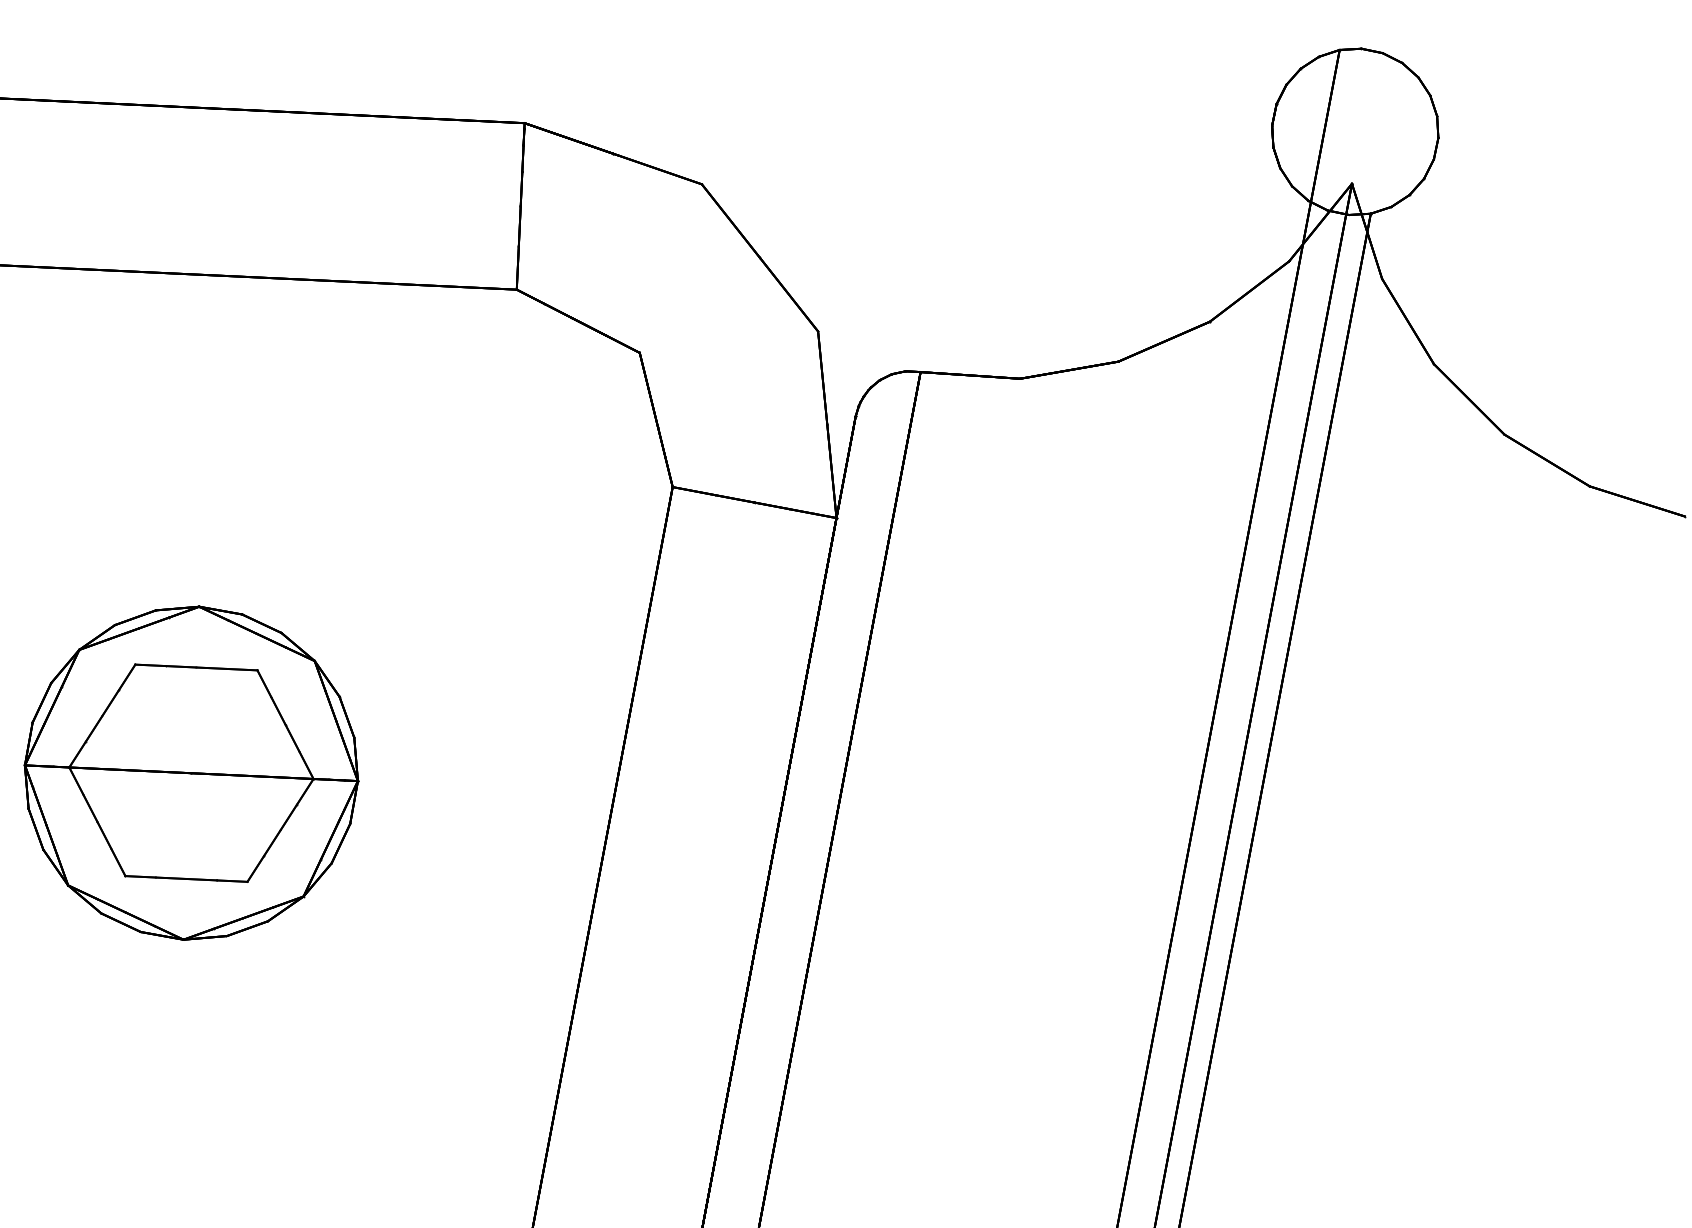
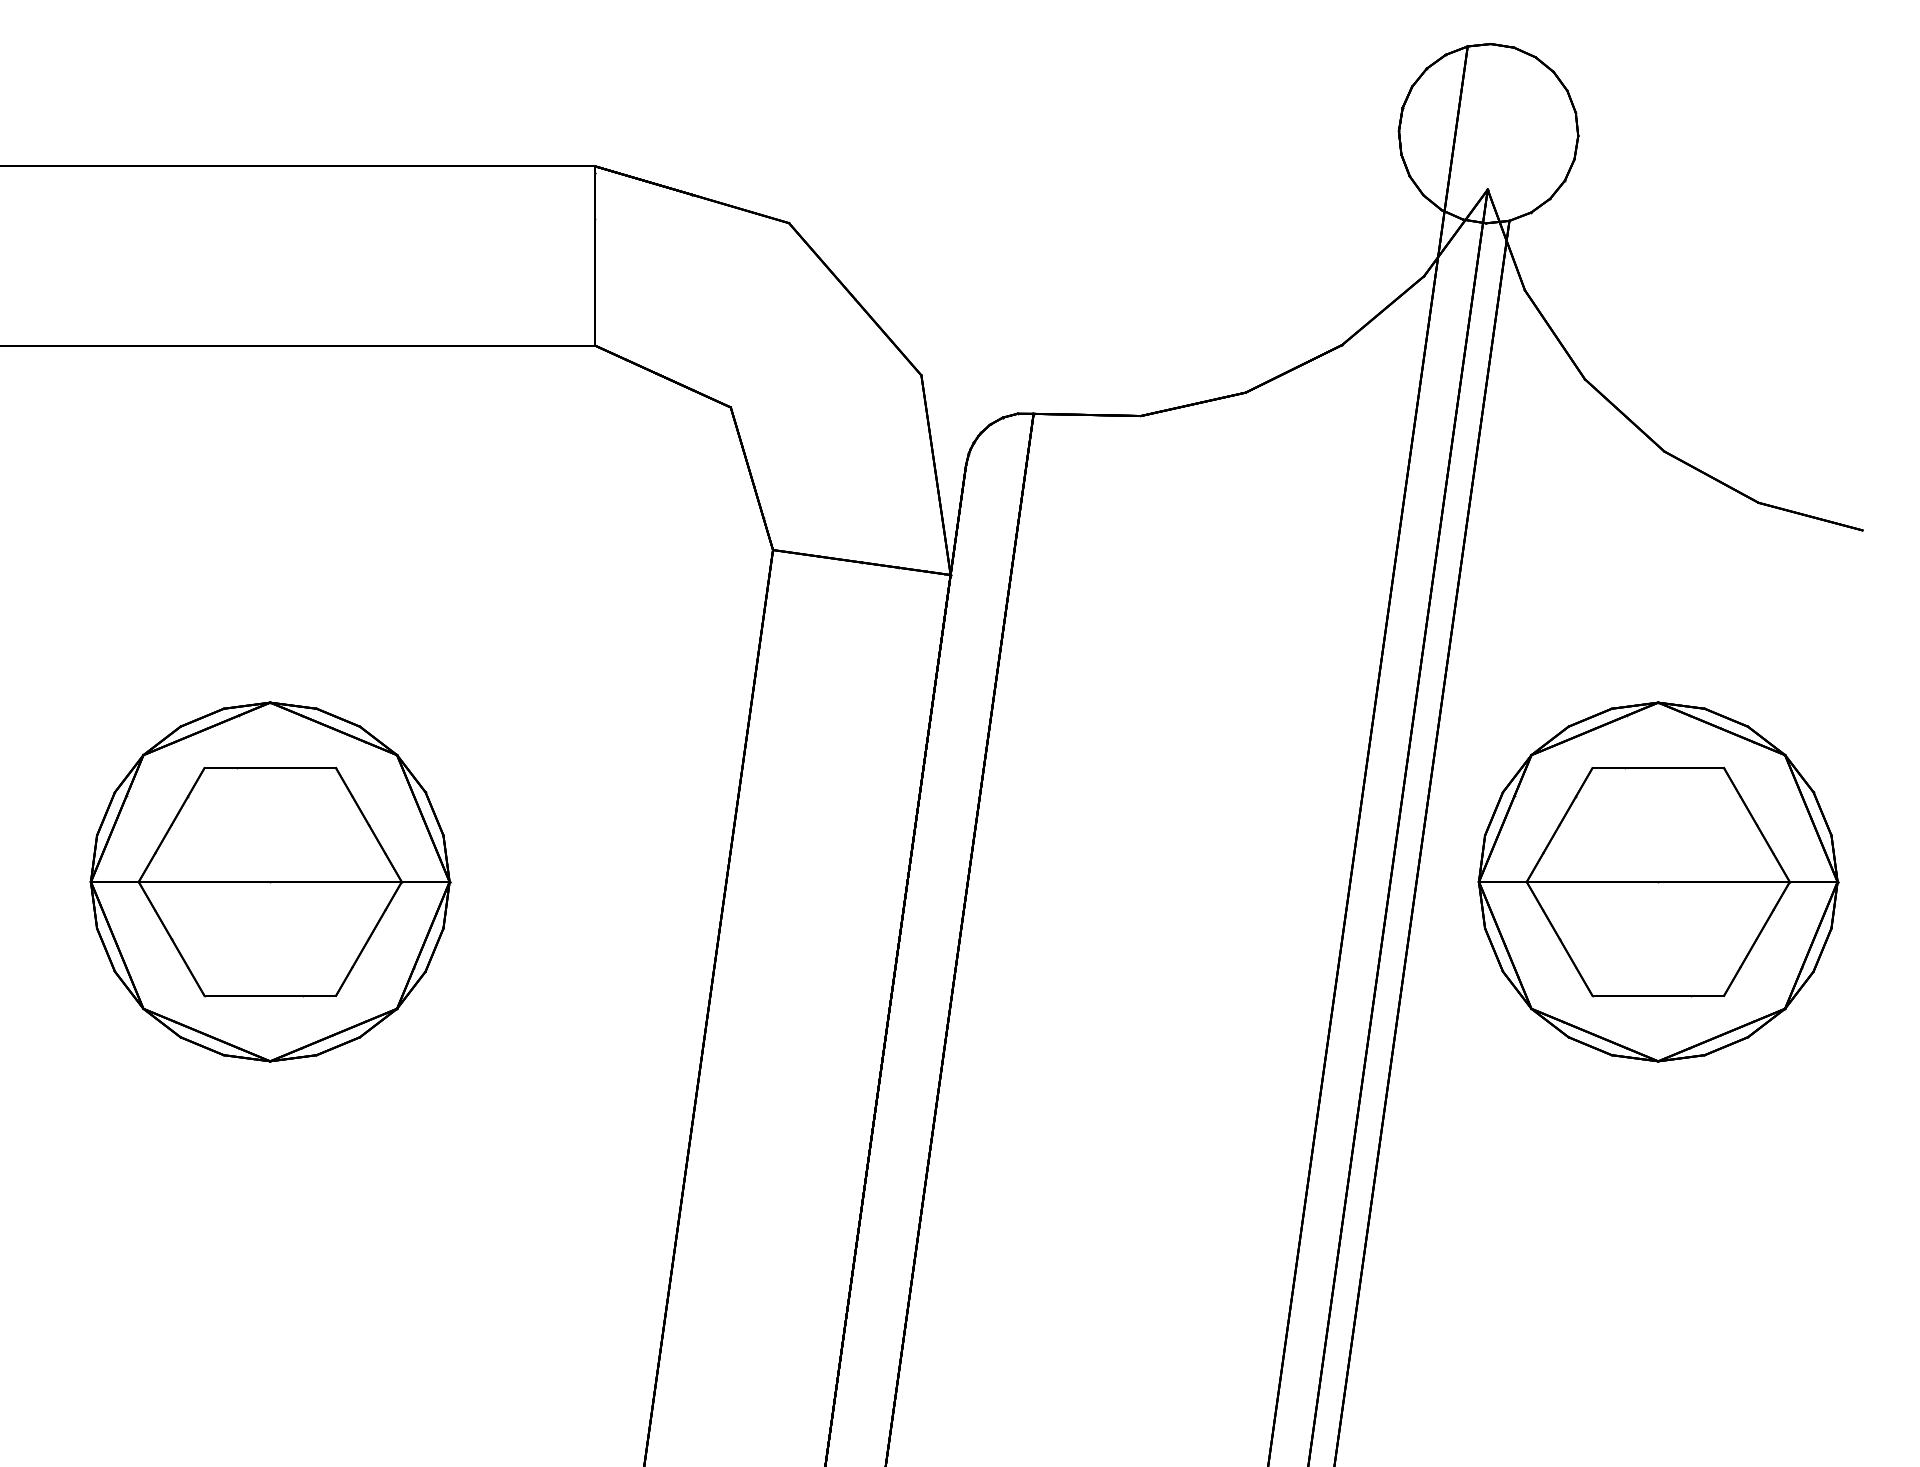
part: (1480, 833) -> (1658, 881), added

